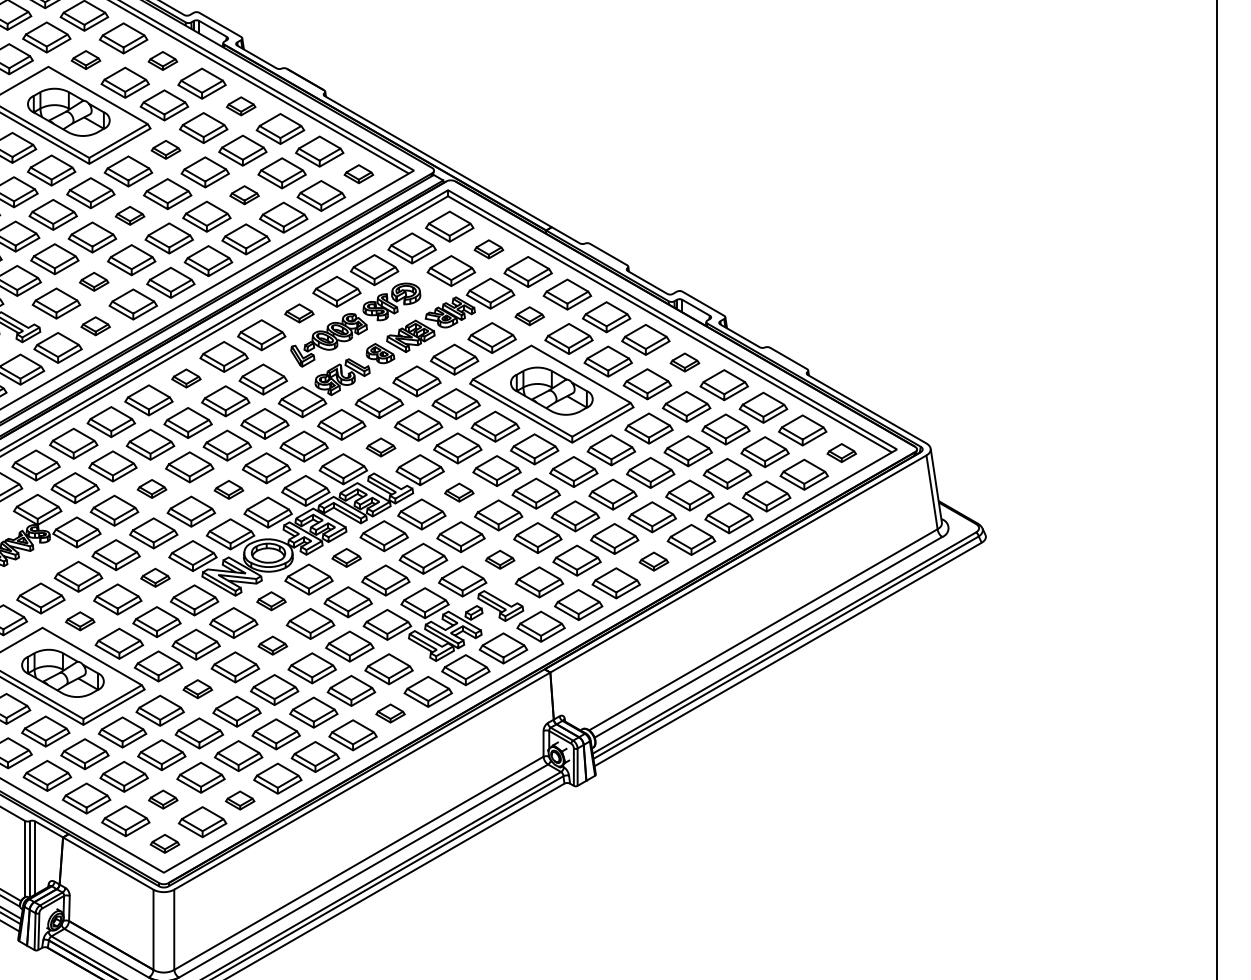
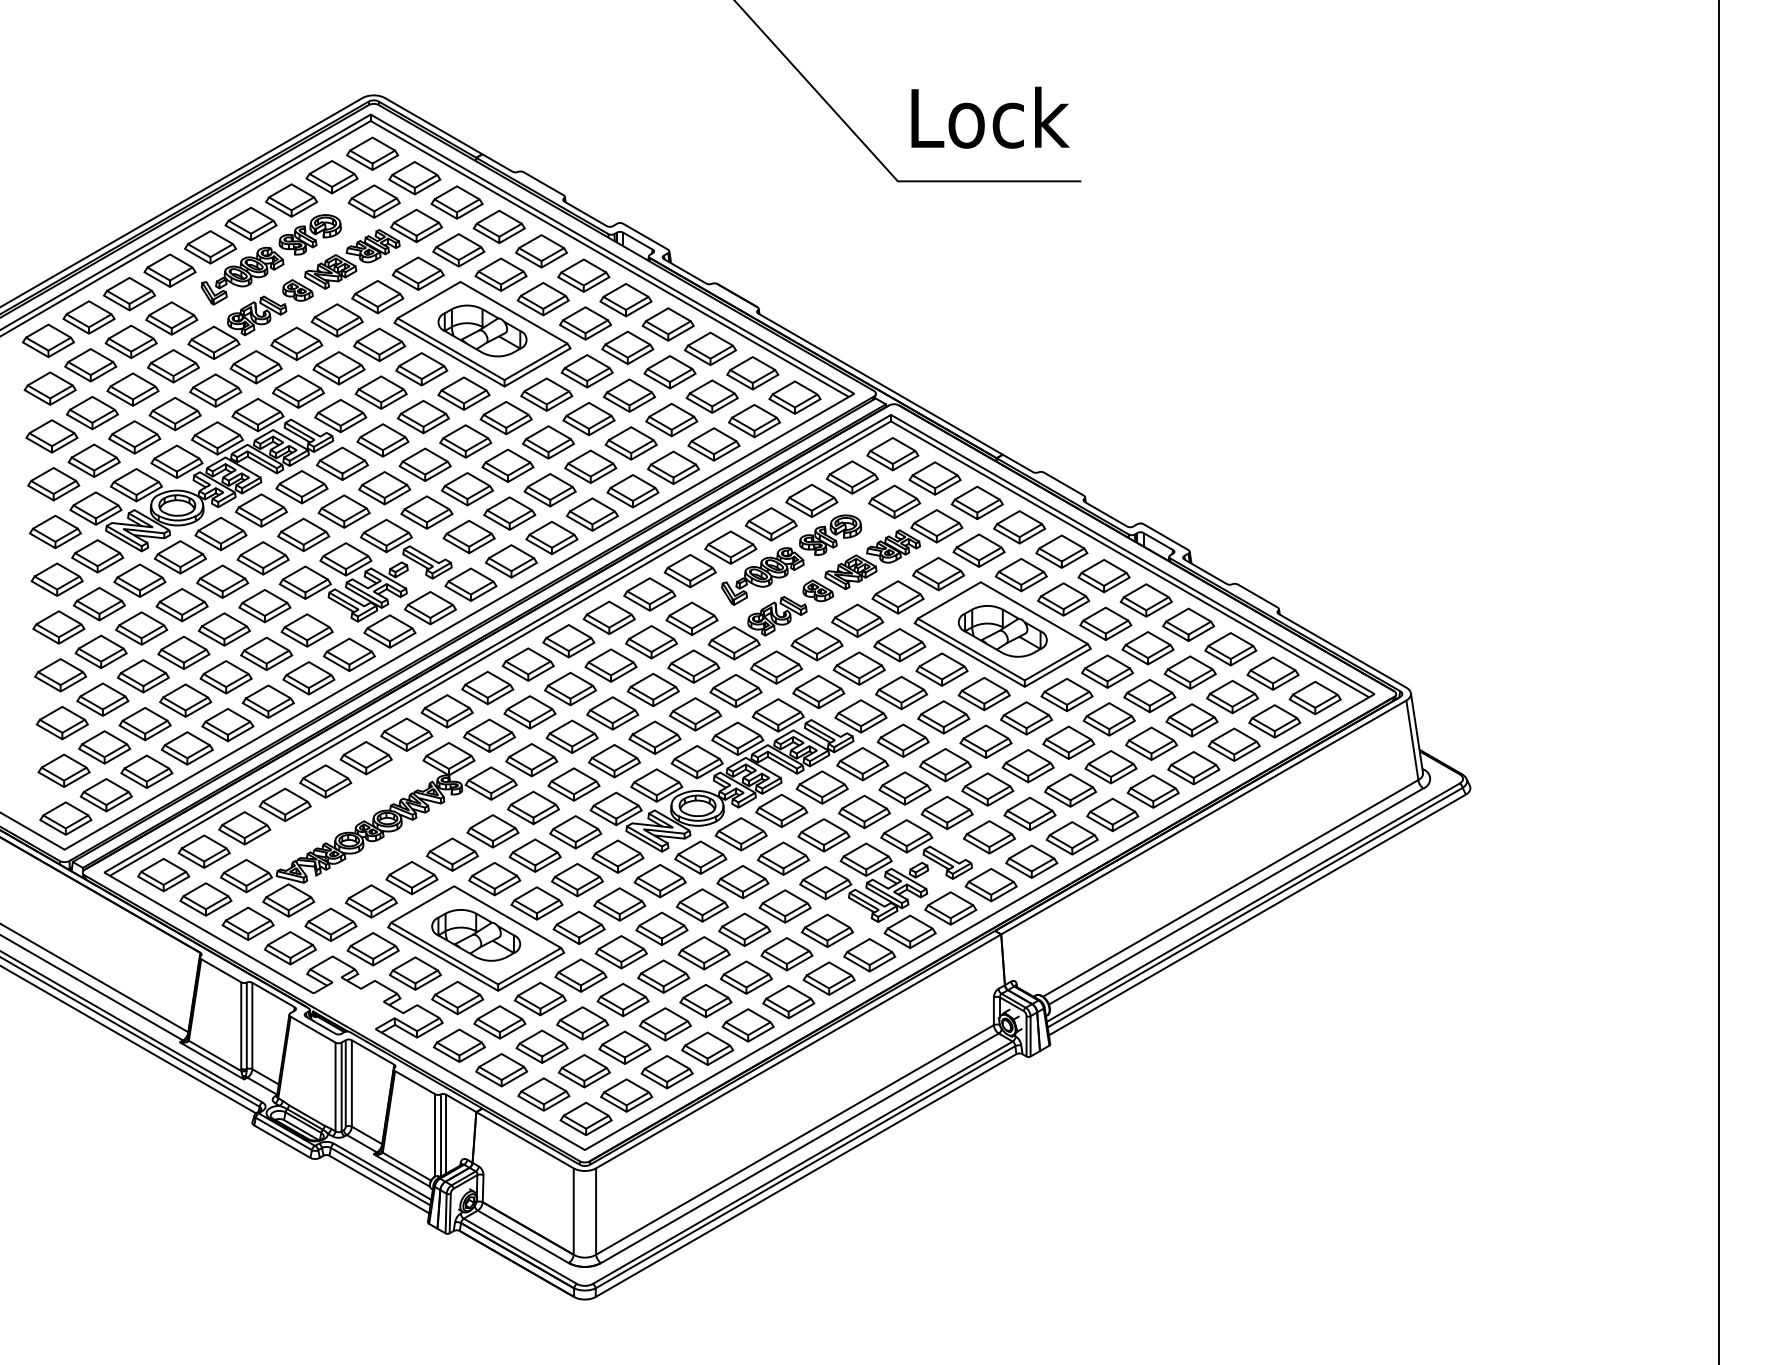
part: (85, 59) -> (500, 274), size x1.67
part: (162, 60) -> (583, 275), size x1.67
part: (240, 106) -> (667, 324), size x1.67
part: (165, 149) -> (586, 371), size x1.67
part: (358, 174) -> (794, 397), size x1.67
part: (244, 195) -> (671, 420), size x1.67
part: (130, 215) -> (548, 442), size x1.67
part: (488, 249) -> (934, 478), size x1.67
part: (93, 281) -> (509, 513), size x1.67
part: (299, 313) -> (730, 547), size x1.67
part: (529, 316) -> (978, 550), size x1.67
part: (95, 326) -> (511, 561), size x1.67
part: (684, 362) -> (1145, 600), size x1.67
part: (185, 378) -> (608, 617), size x1.67
part: (380, 447) -> (818, 691), size x1.67
part: (841, 452) -> (1314, 697), size x1.67
part: (151, 488) -> (571, 736), size x1.67
part: (228, 489) -> (654, 737), size x1.67
part: (458, 492) -> (902, 740), size x1.67
part: (346, 557) -> (781, 810), size x1.67
part: (499, 559) -> (946, 812), size x1.67
part: (653, 561) -> (1112, 814), size x1.67
part: (155, 577) -> (575, 832), size x1.67
part: (271, 601) -> (700, 857), size x1.67
part: (79, 621) -> (494, 879), size x1.67
part: (272, 645) -> (701, 905), size x1.67
part: (197, 689) -> (621, 952), size x1.67
part: (390, 713) -> (828, 978), size x1.67
part: (162, 799) -> (583, 1071), size x1.67
part: (239, 800) -> (666, 1072), size x1.67
part: (164, 843) -> (585, 1118), size x1.67

